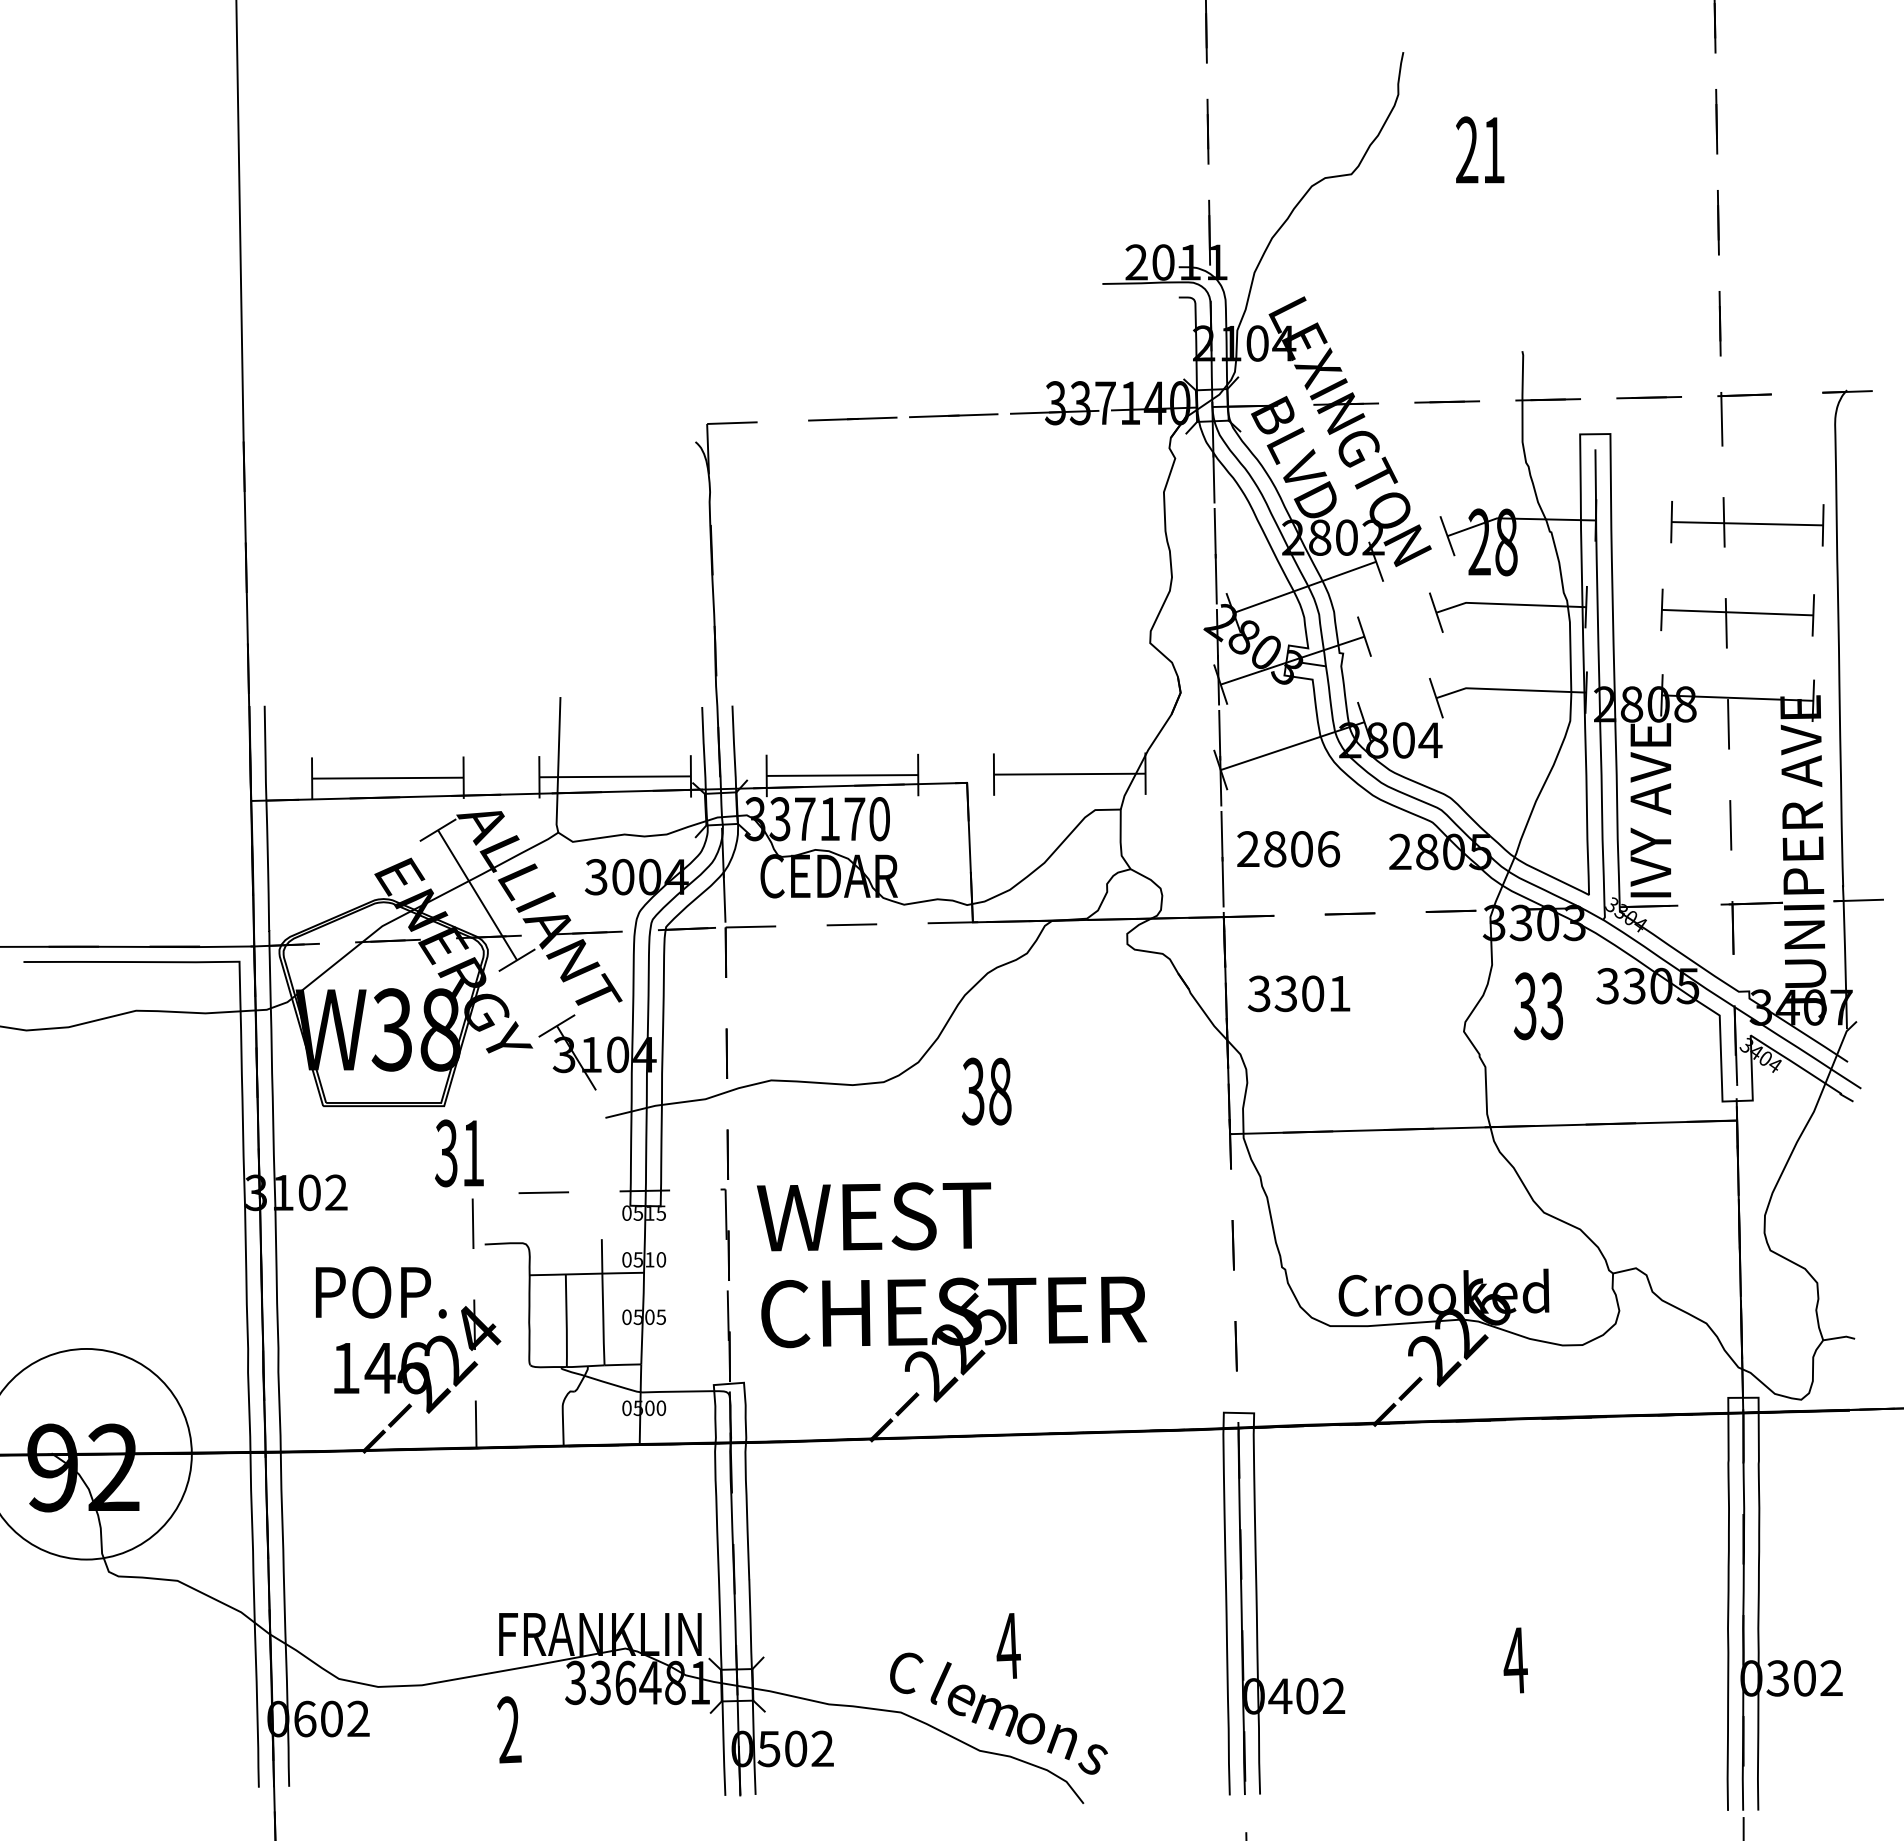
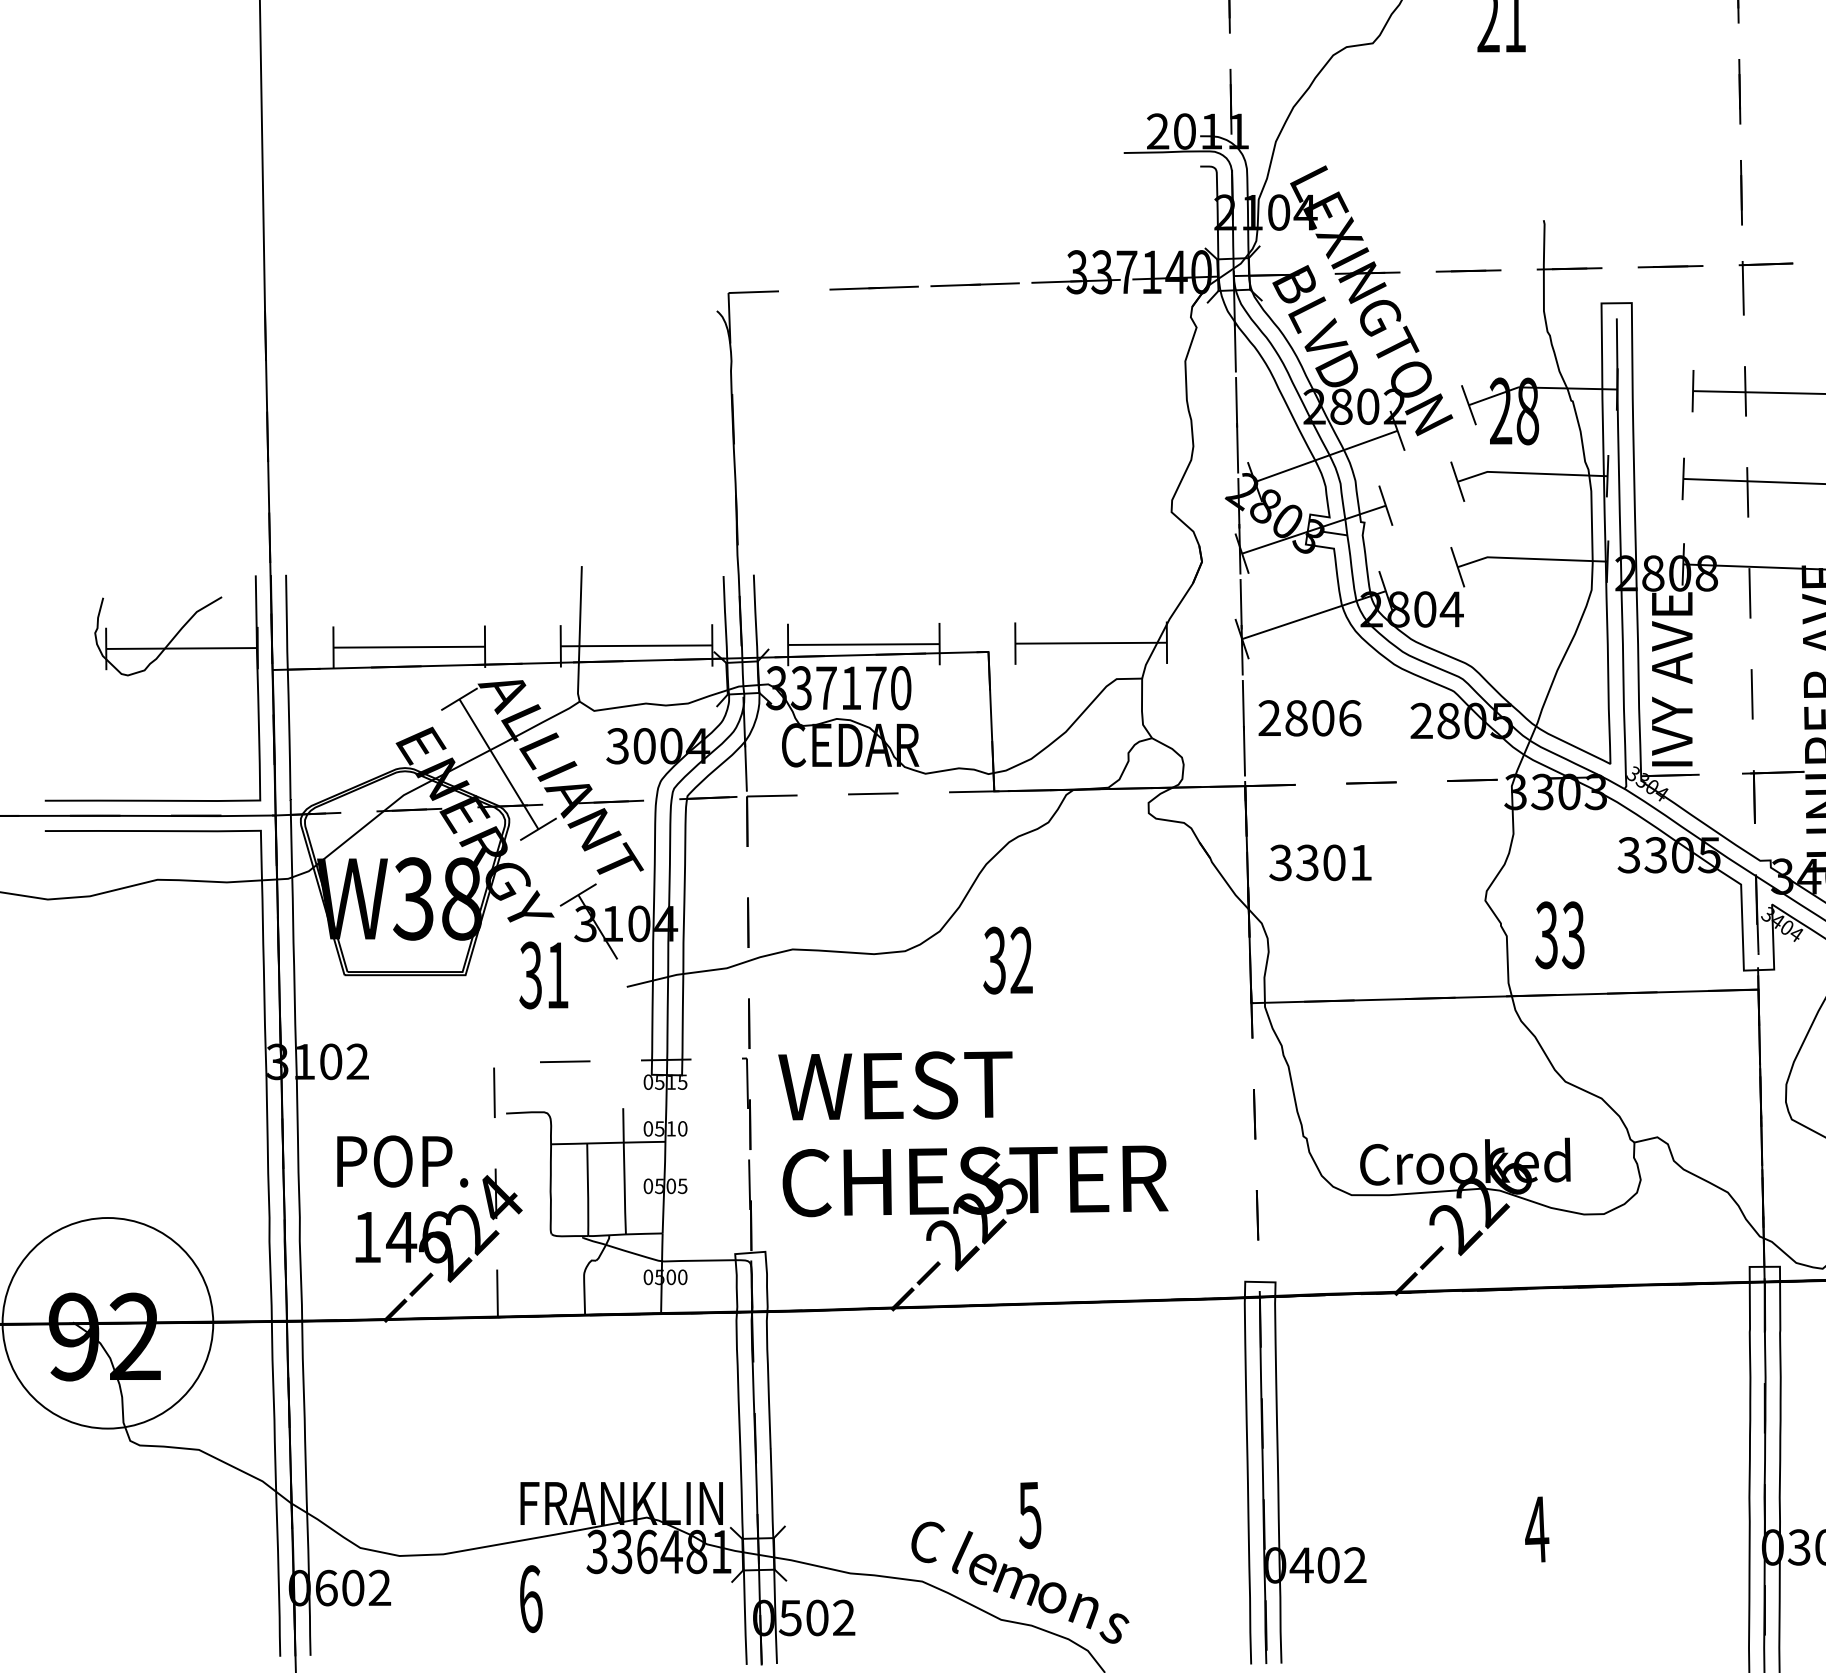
part: (123, 802) -> (144, 671), added
text: (1538, 1006) -> (1559, 935), moved
text: (1000, 1091) -> (1021, 960), 38 -> 32
text: (459, 1153) -> (543, 975), moved
text: (1008, 1646) -> (1029, 1515), 4 -> 5
text: (509, 1729) -> (530, 1598), 2 -> 6

